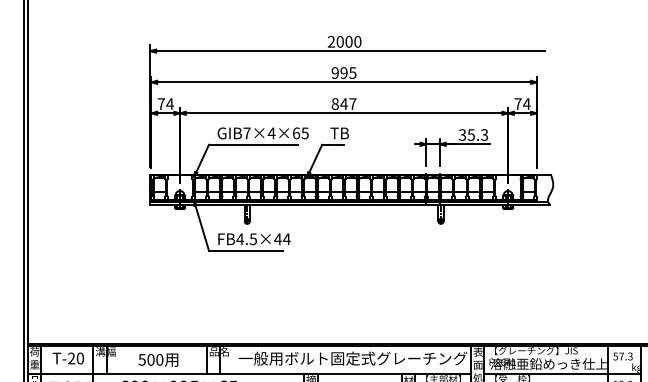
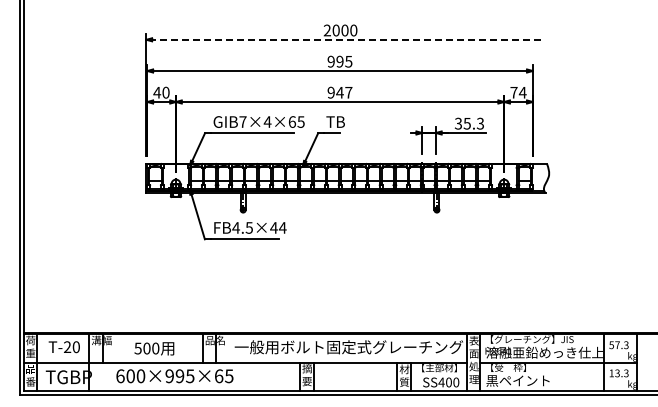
line: (350, 50) -> (346, 39), solid -> dashed
text: (165, 103) -> (161, 92), 74 -> 40
text: (334, 103) -> (330, 92), 847 -> 947

